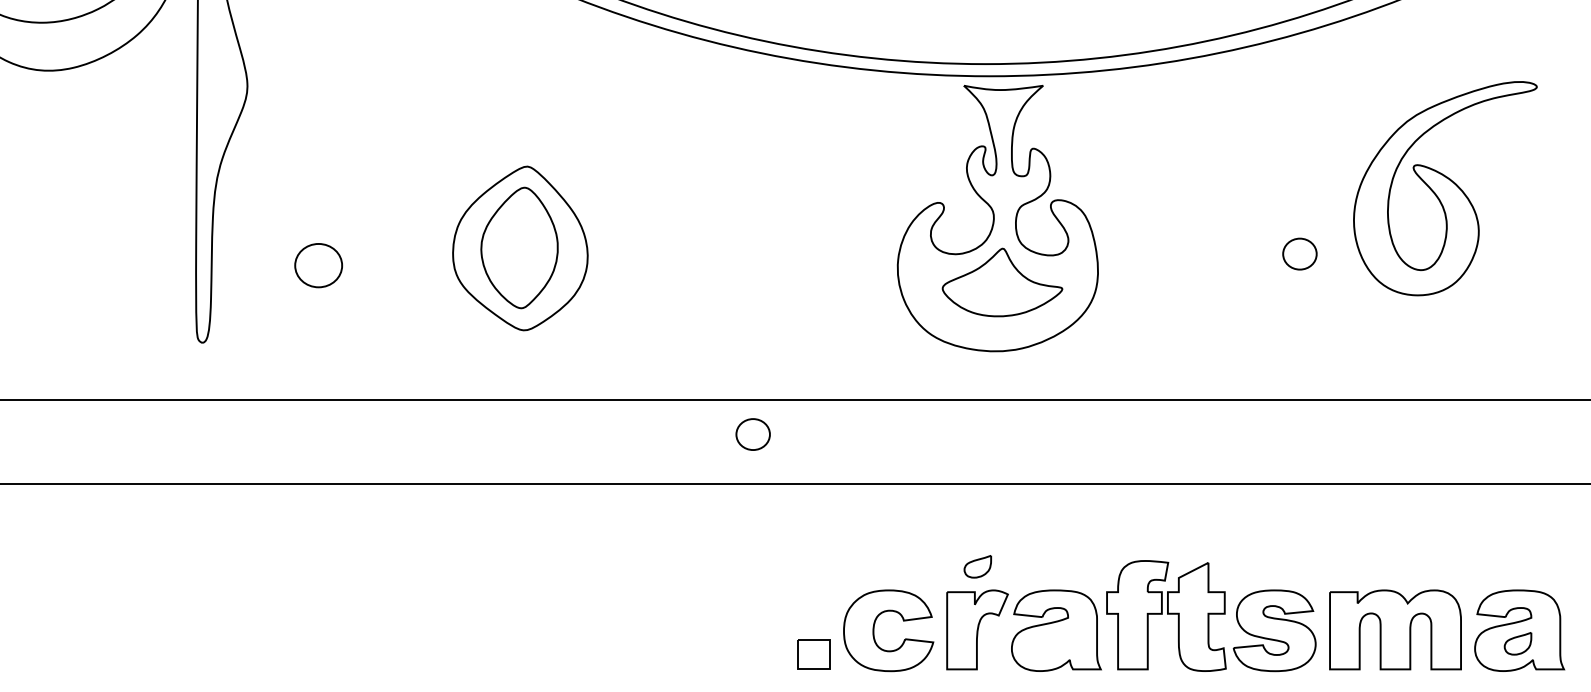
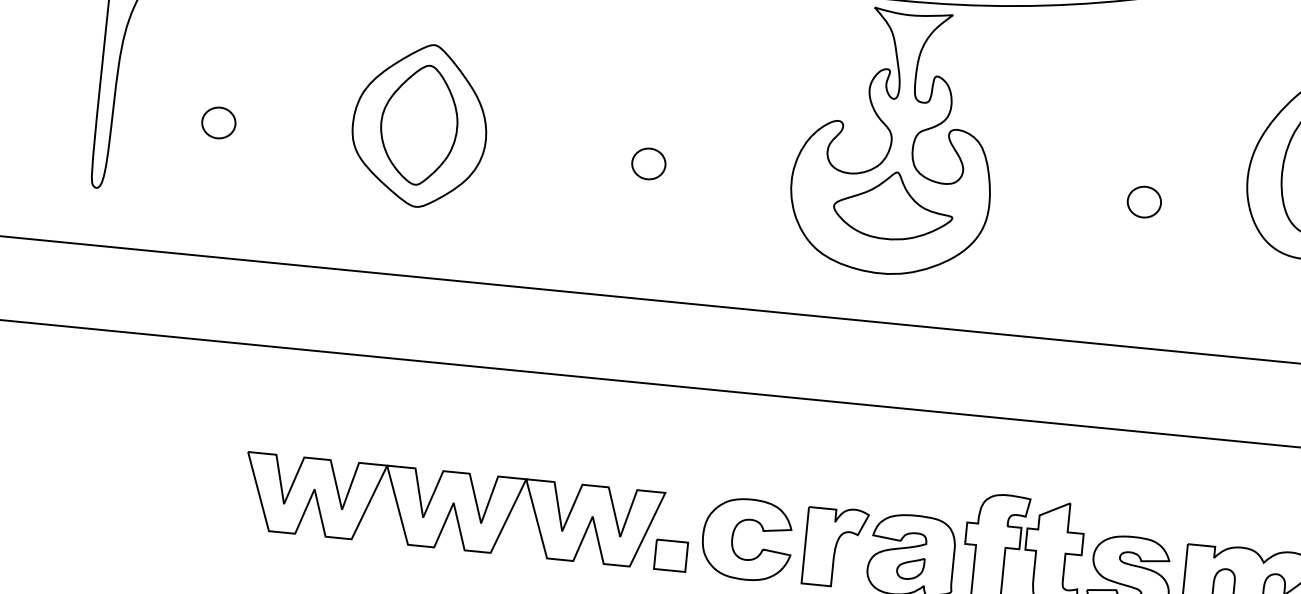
part: (1299, 253) -> (1144, 201), moved
part: (318, 265) -> (218, 122), size x0.71
part: (752, 434) -> (648, 163), moved
part: (977, 566) -> (910, 568), moved
part: (591, 630) -> (453, 510), added

